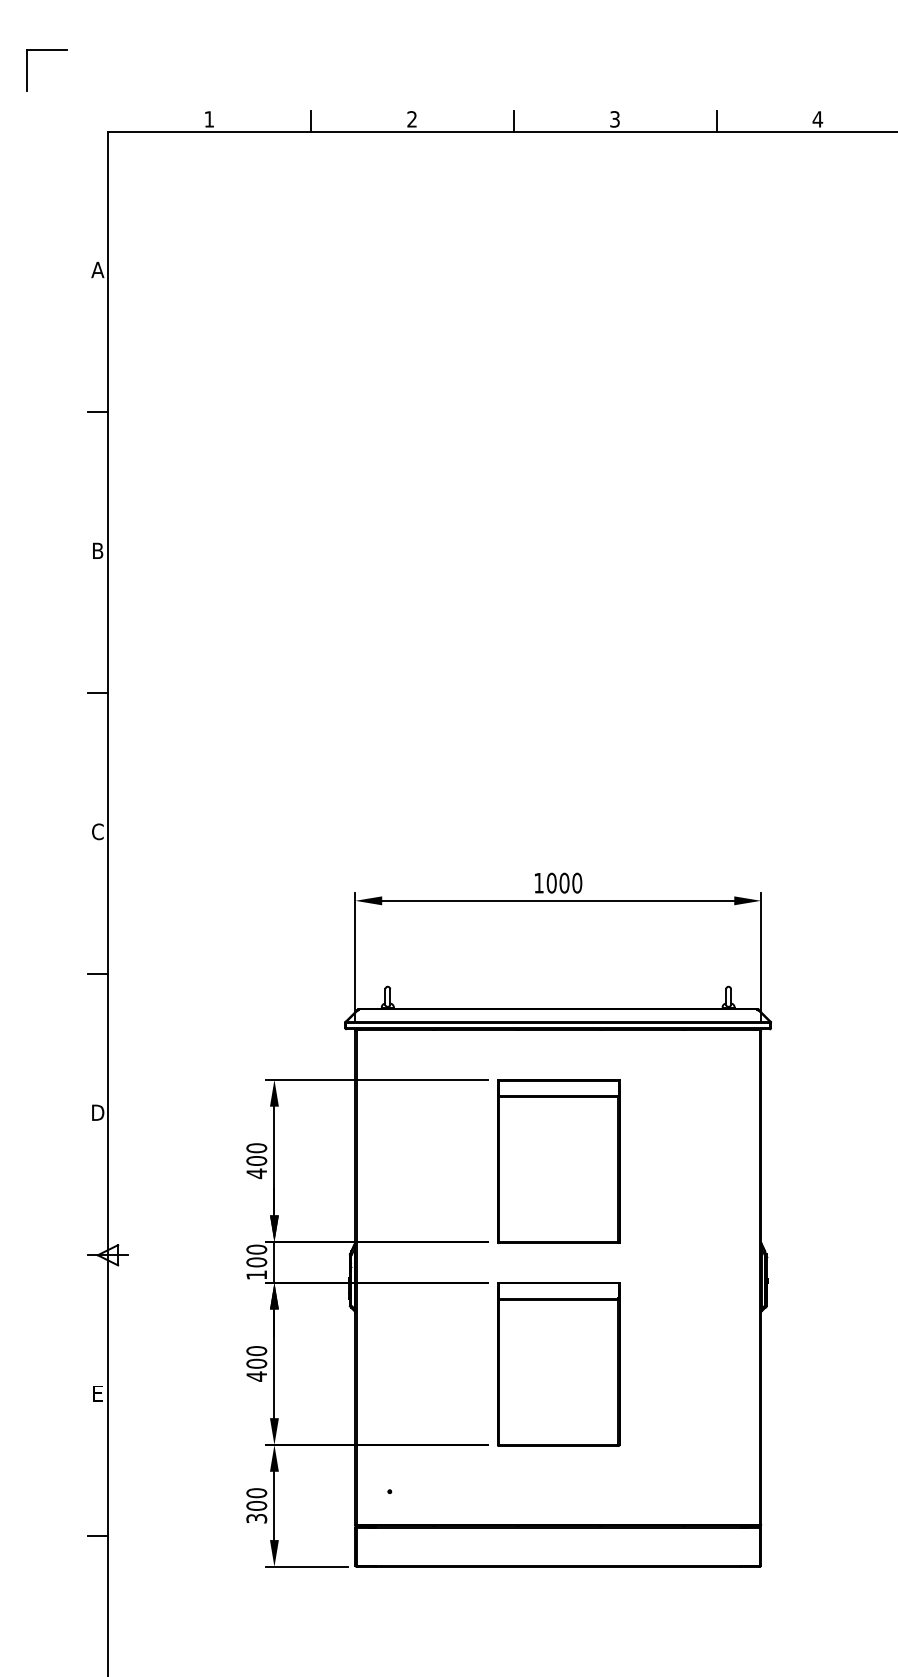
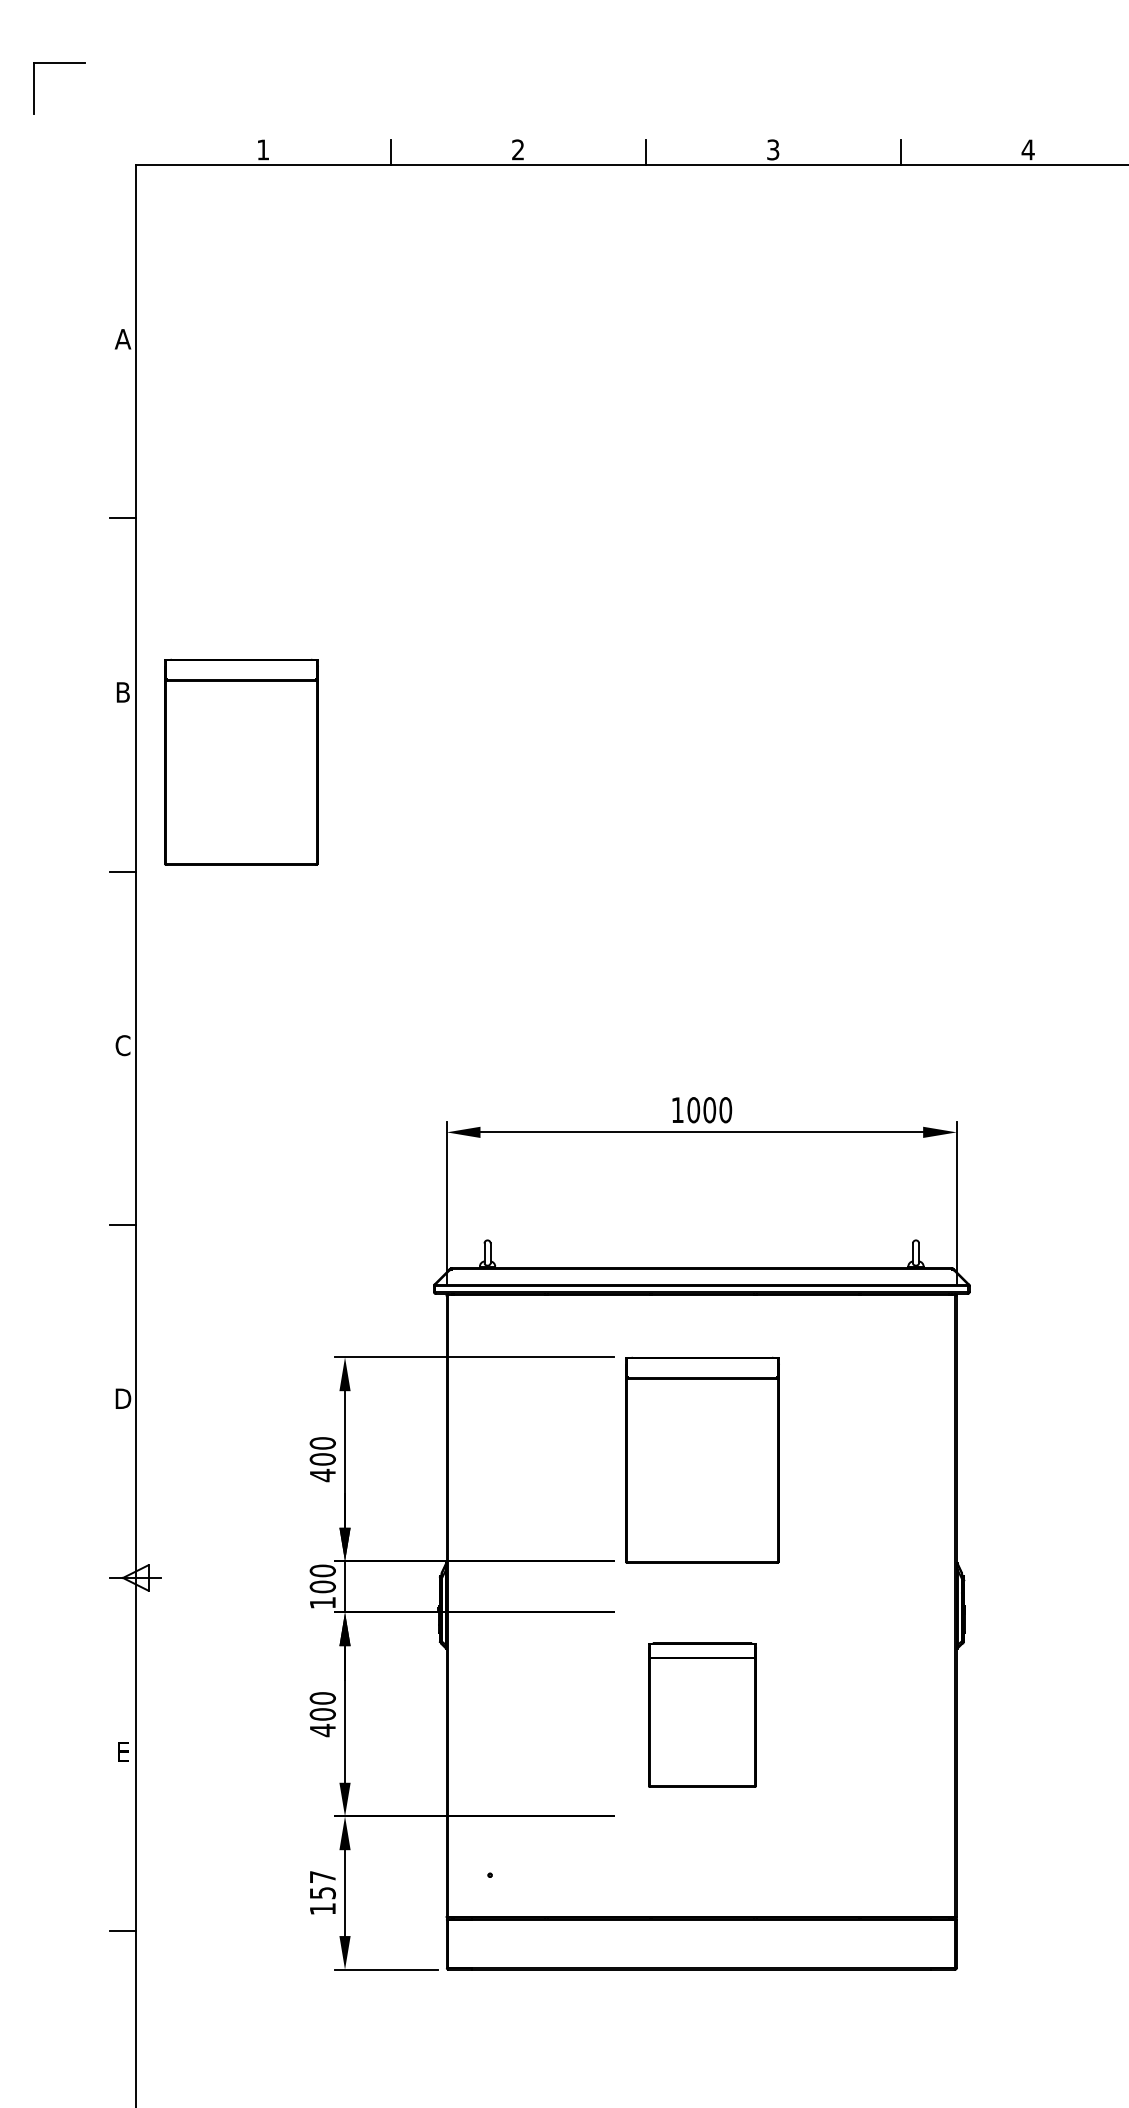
part: (192, 605) -> (241, 761), added
part: (558, 1363) -> (702, 1714), size x0.7
text: (256, 1505) -> (322, 1892), 300 -> 157

